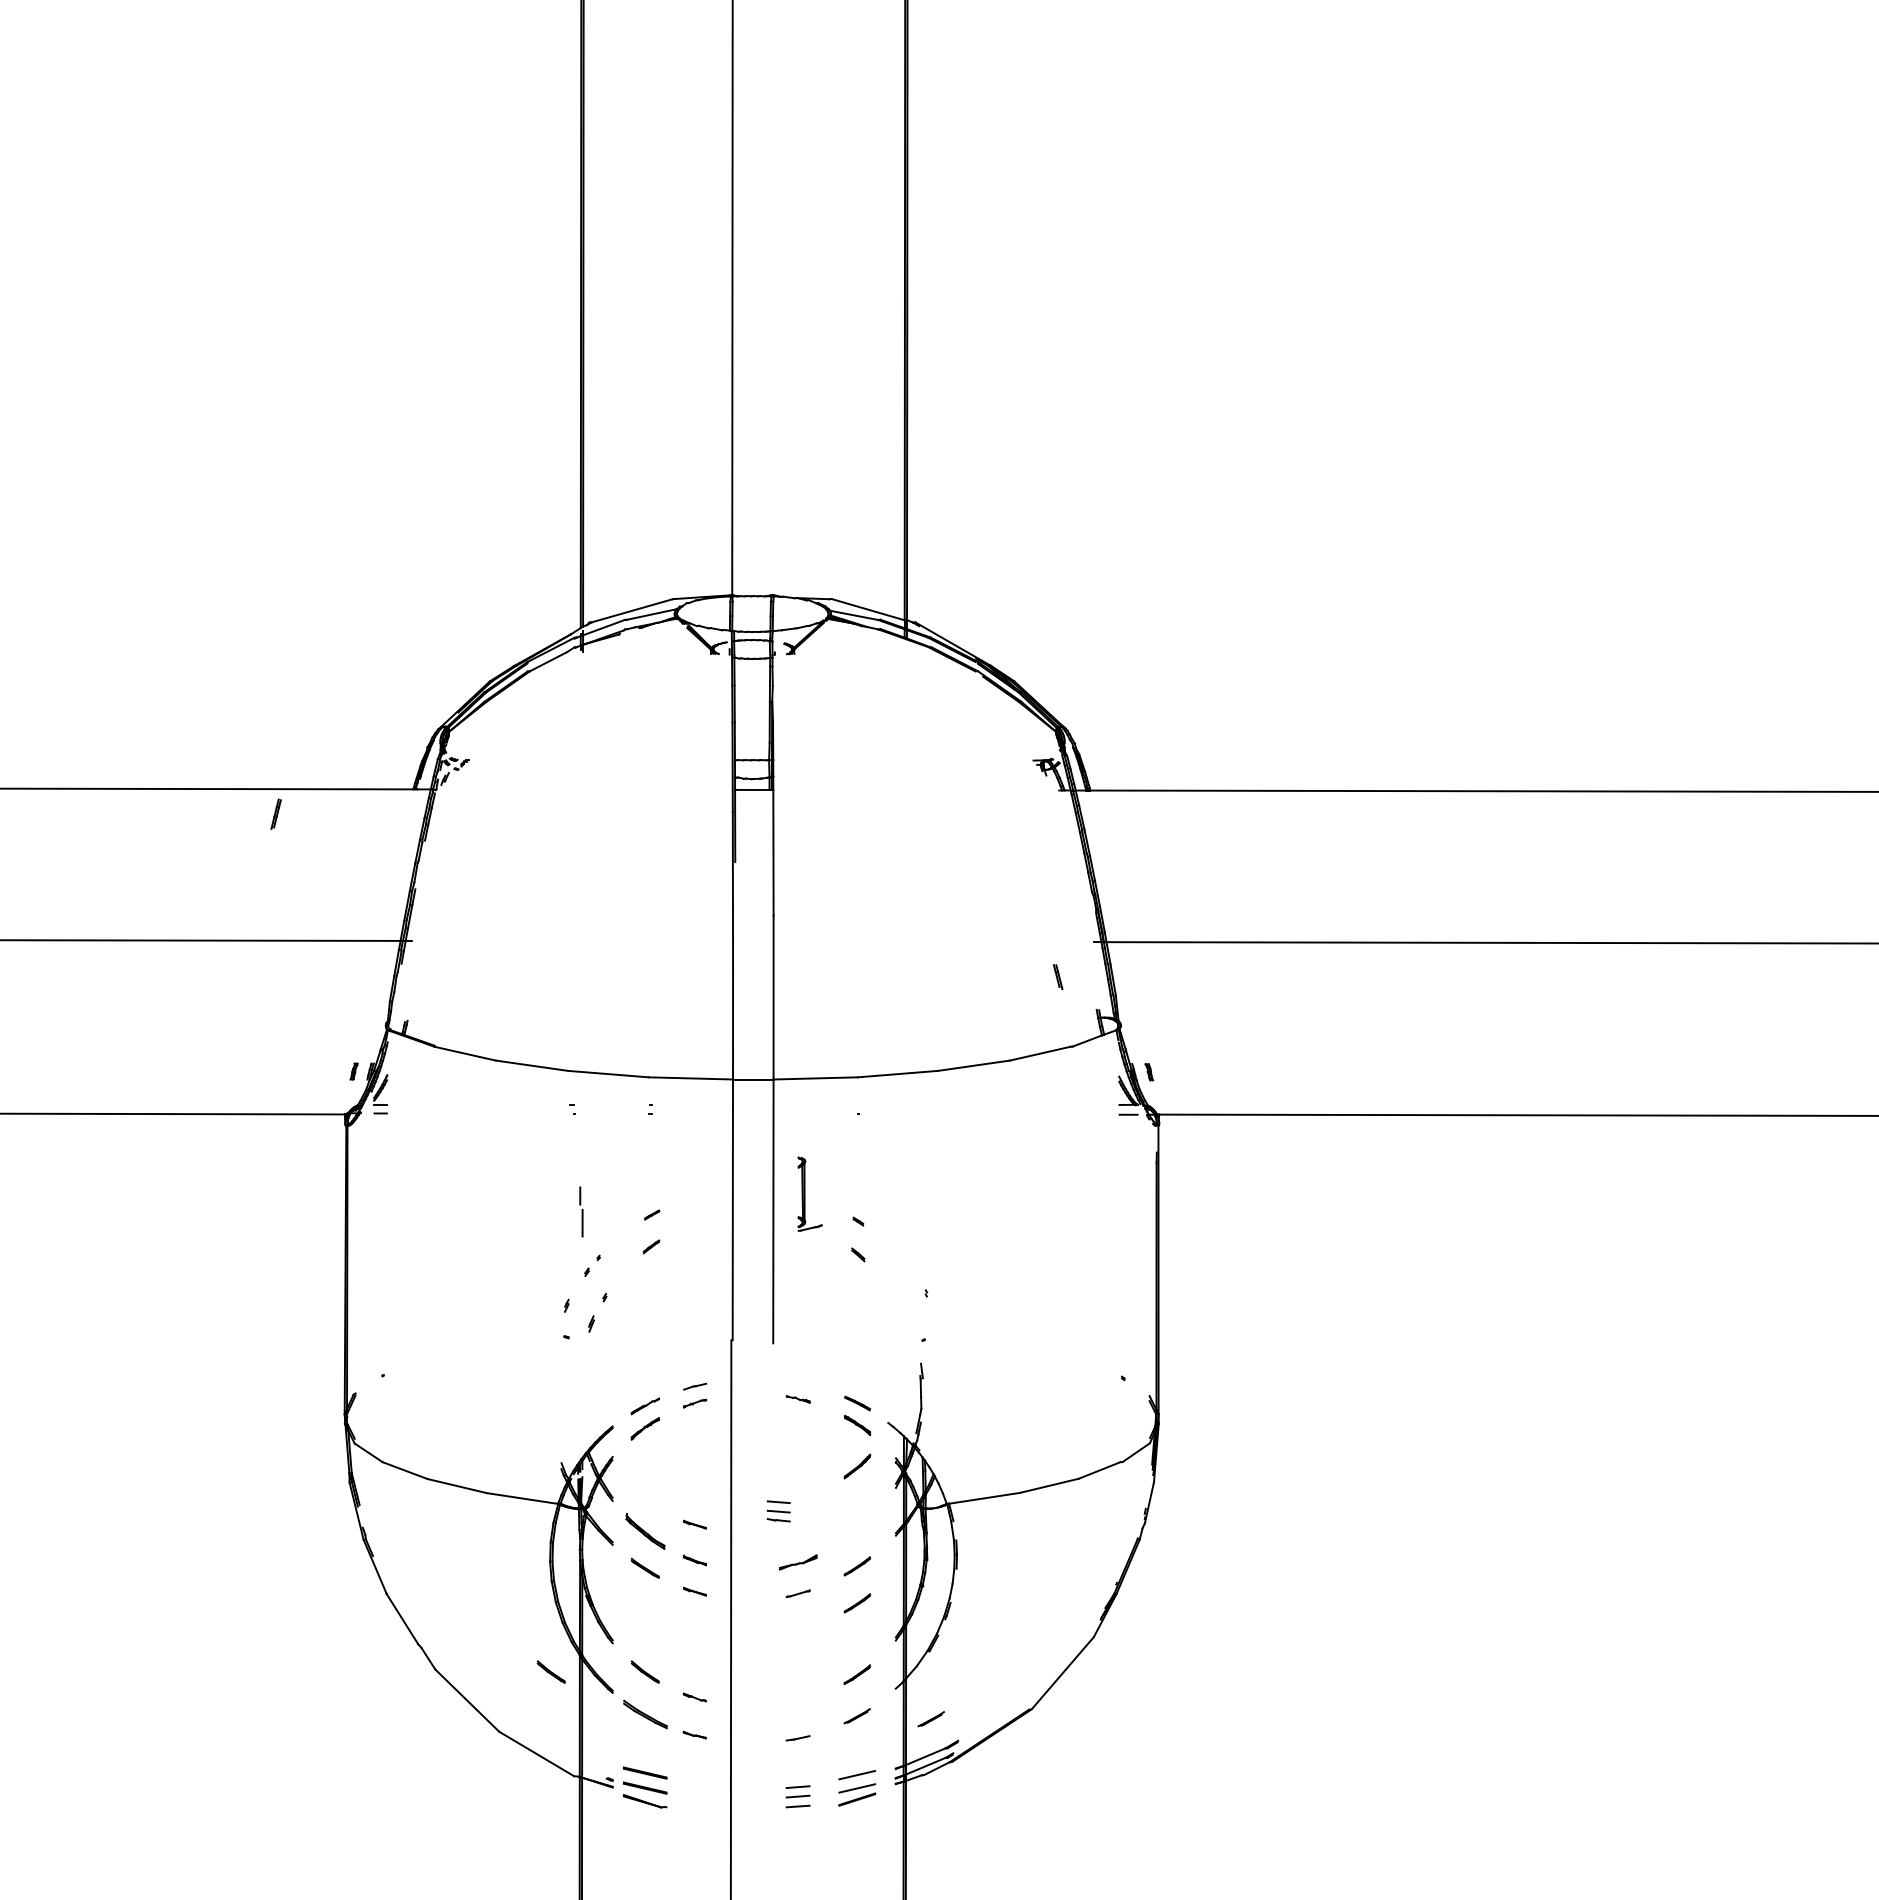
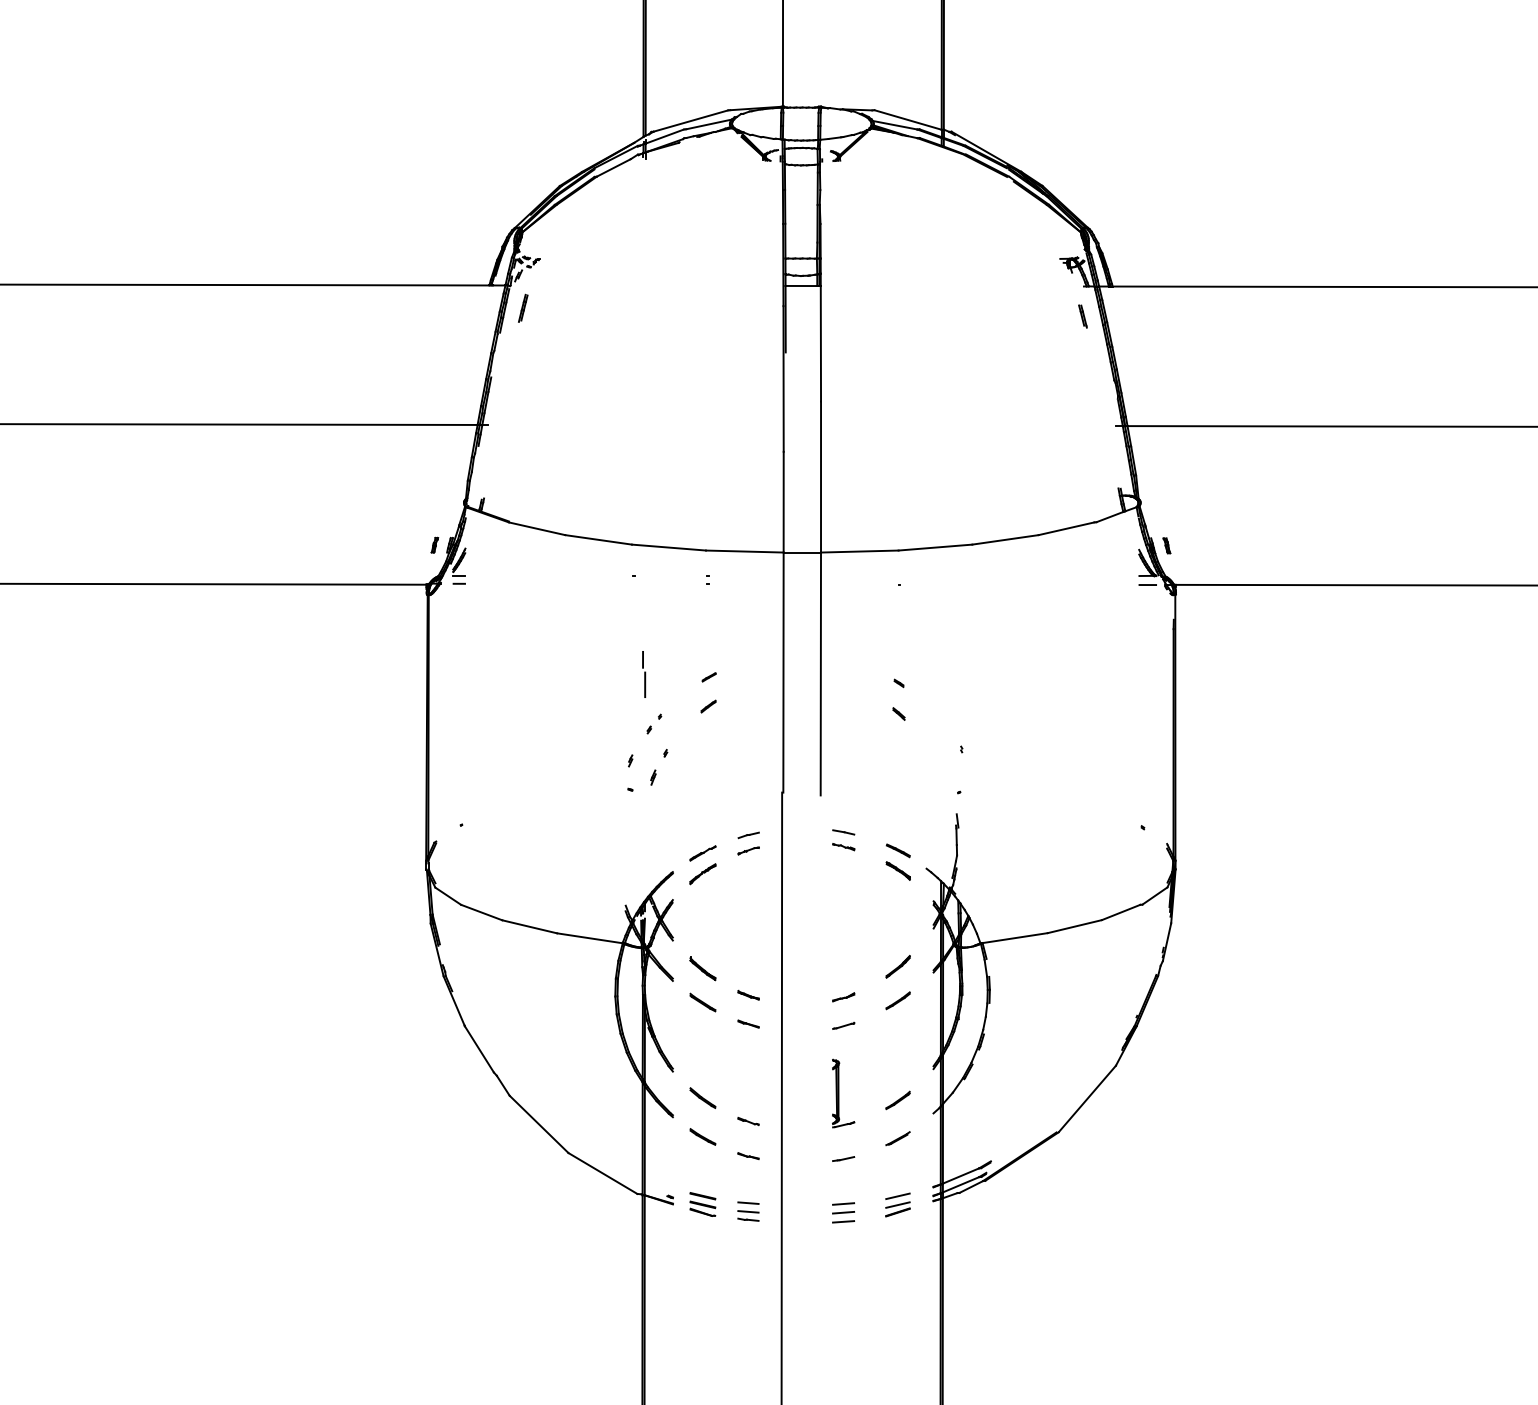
part: (275, 813) -> (522, 307), moved
part: (1058, 977) -> (1083, 316), moved
part: (809, 1193) -> (843, 1092), moved
line: (797, 1383) -> (843, 832), added
part: (857, 1466) -> (898, 966), moved
part: (778, 1511) -> (748, 1211), moved
line: (694, 1524) -> (748, 962), removed
part: (644, 1531) -> (702, 968), size x0.71
part: (797, 1562) -> (843, 997), size x0.62
line: (857, 1603) -> (898, 1034), removed
part: (550, 1671) -> (615, 1097), removed
part: (644, 1713) -> (702, 1136), size x0.62
line: (930, 1719) -> (965, 1141), removed
part: (645, 1787) -> (703, 1204), size x0.62
part: (856, 1787) -> (897, 1204), size x0.71

